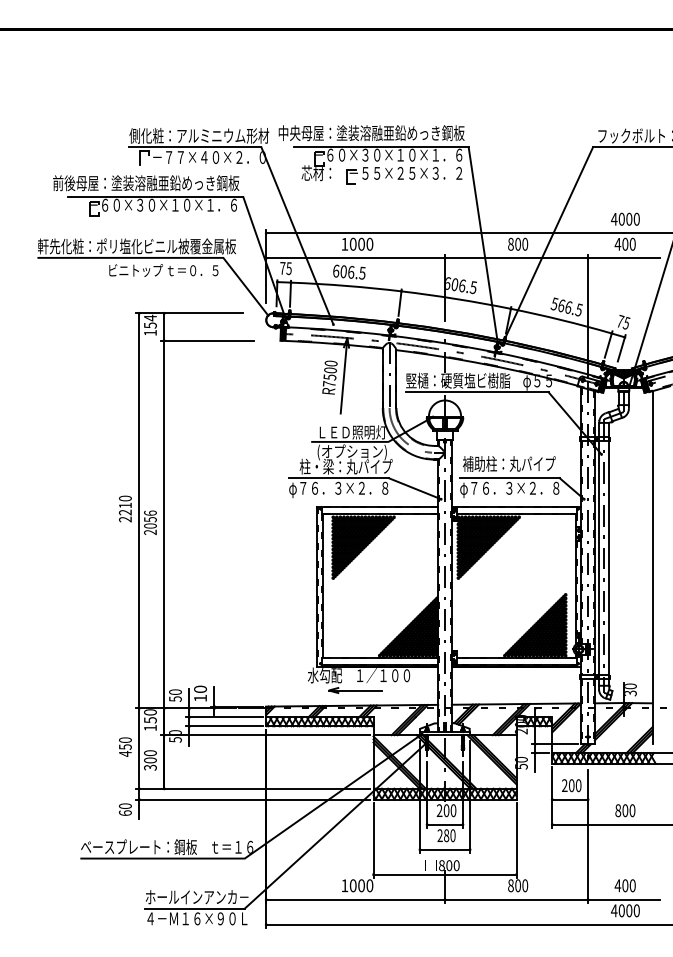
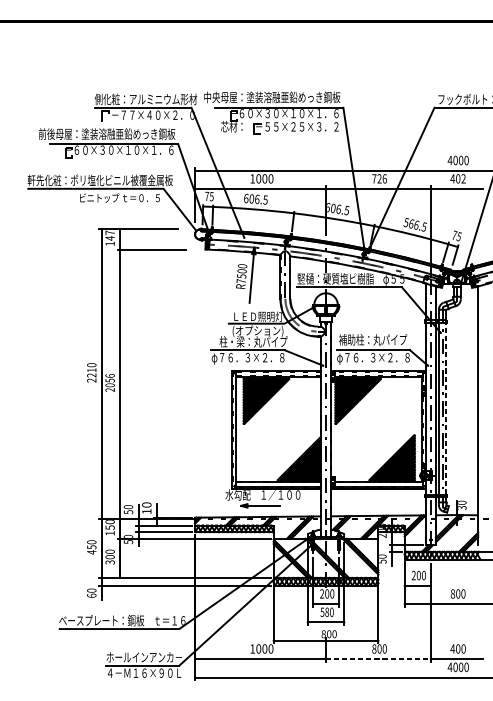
text: (518, 243) -> (379, 178), 800 -> 726
text: (632, 244) -> (463, 179), 400 -> 402
text: (150, 321) -> (110, 235), 154 -> 147
line: (608, 558) -> (445, 409), solid -> dashed
text: (439, 835) -> (321, 612), 280 -> 580
line: (516, 899) -> (378, 659), solid -> dashed

